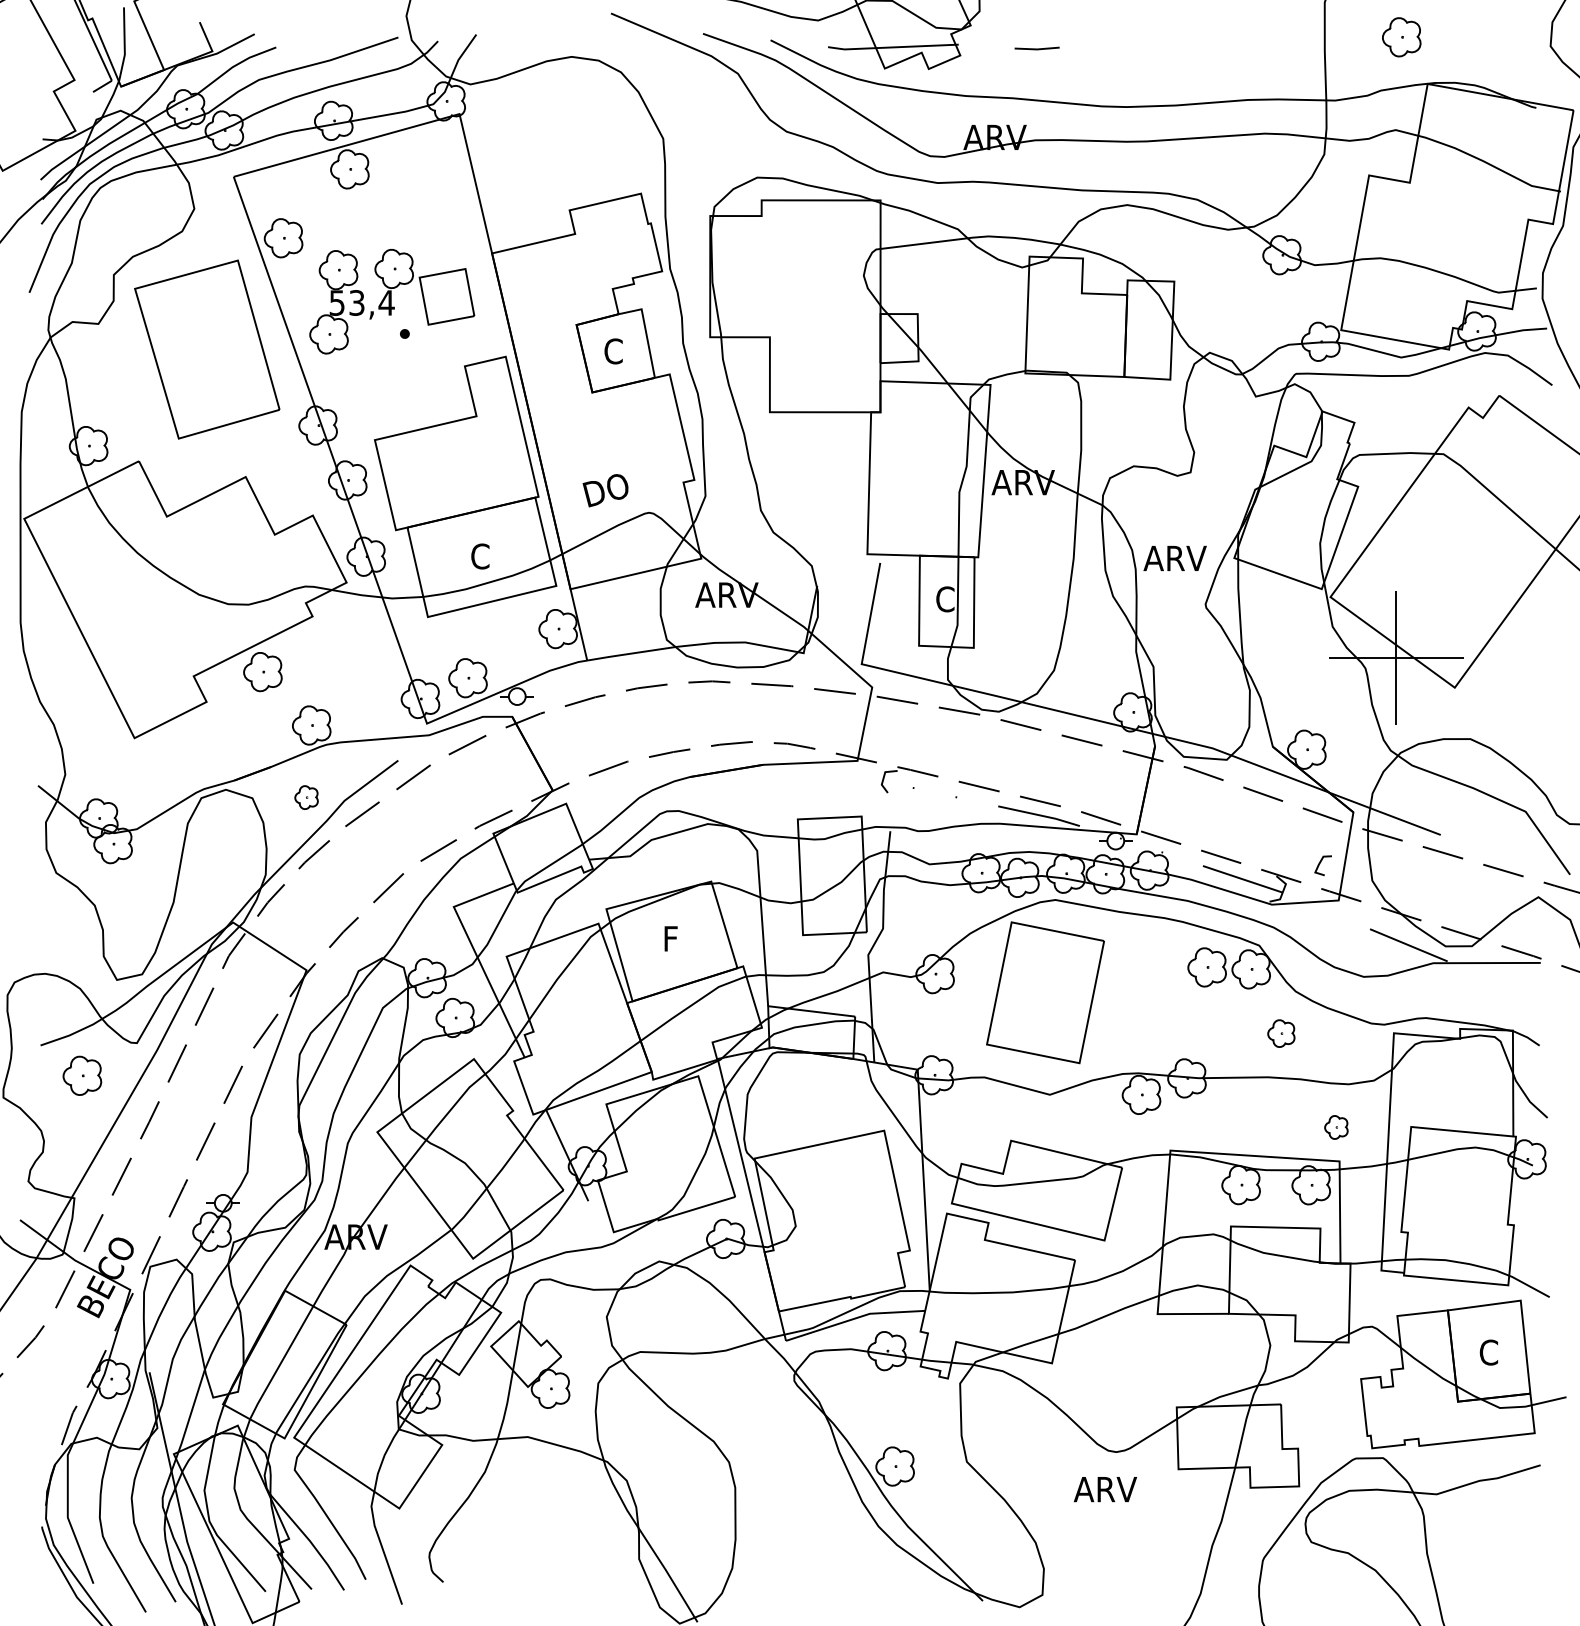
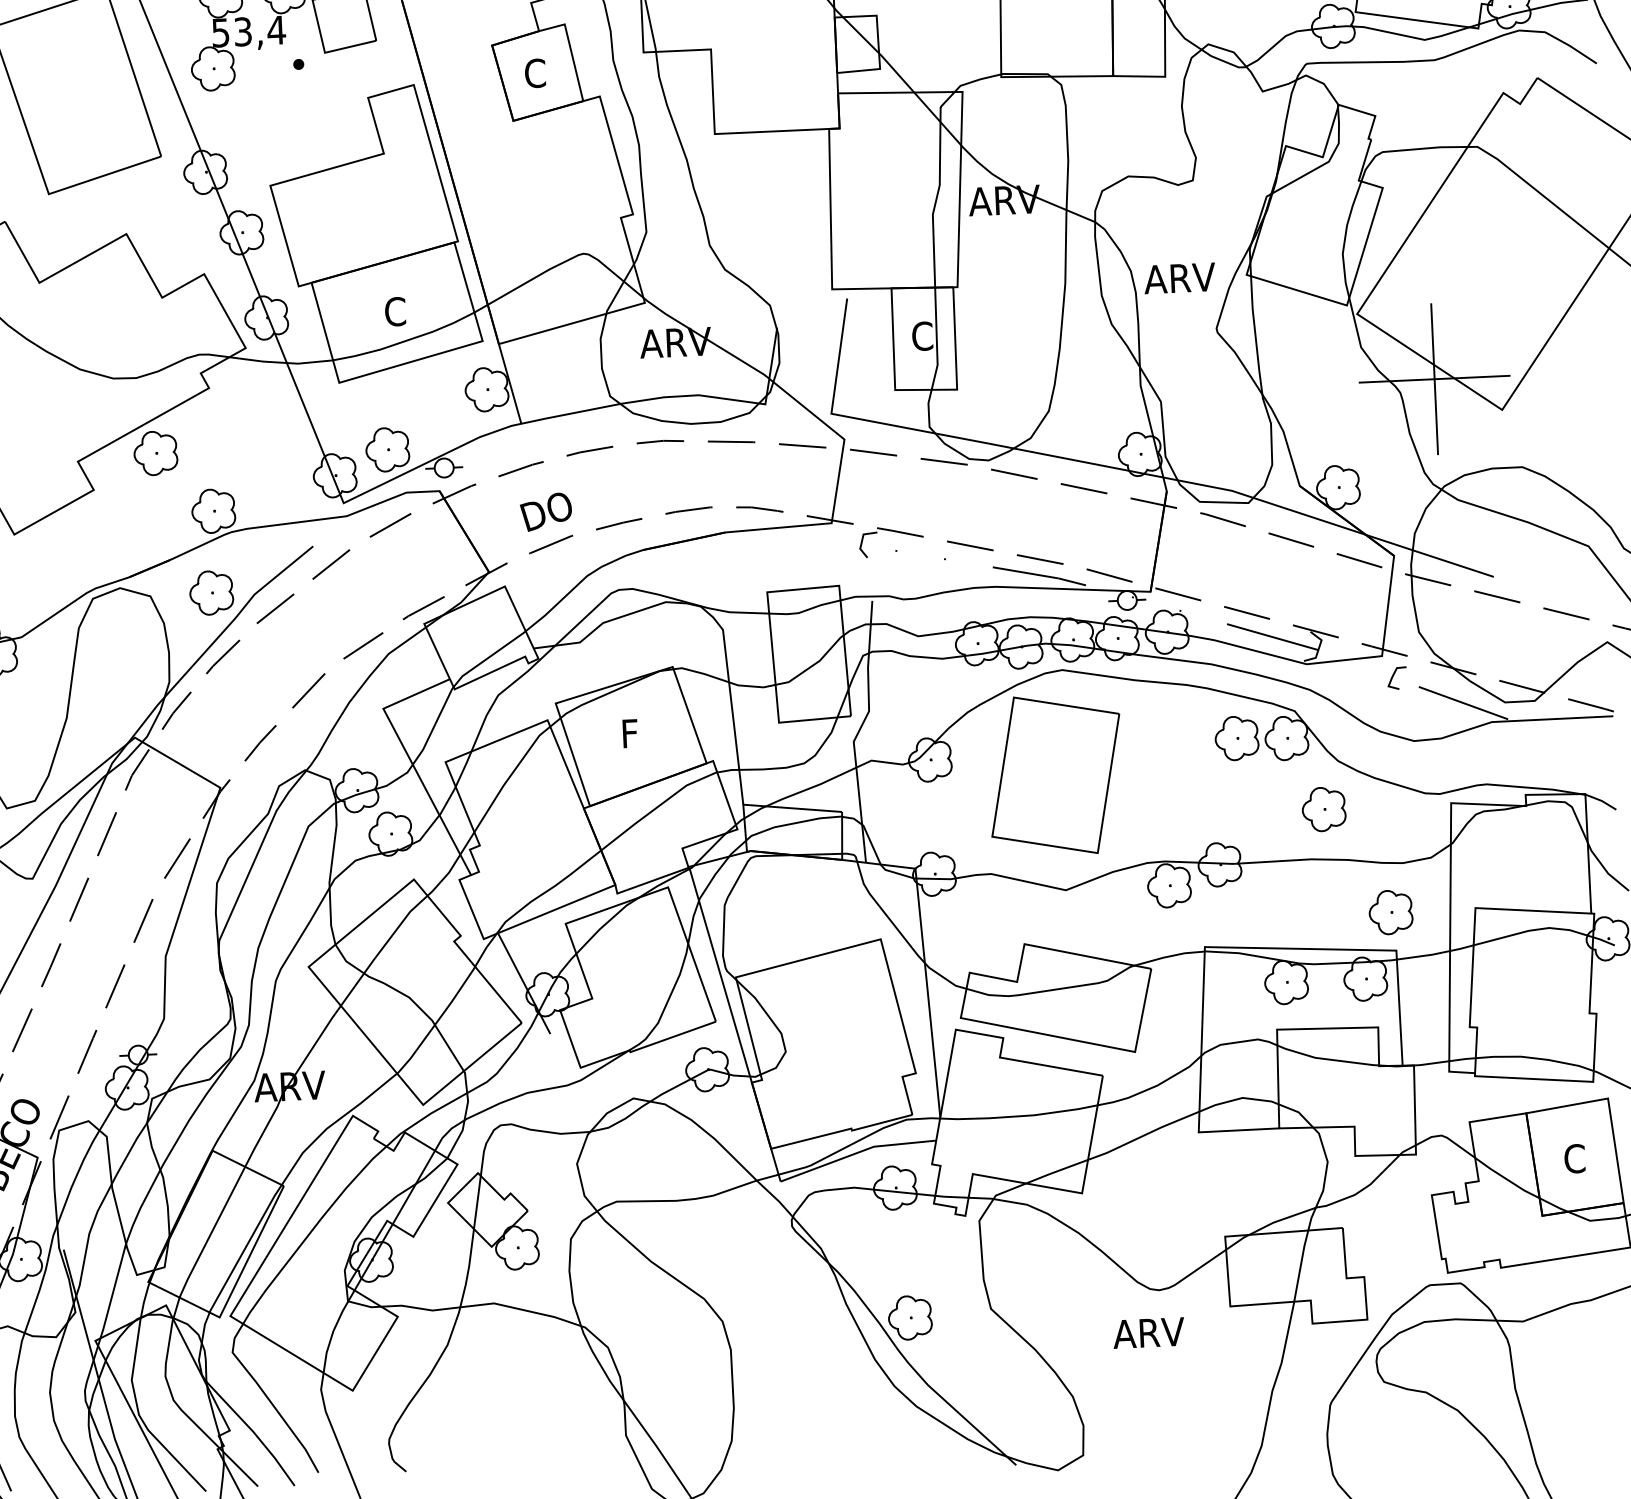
text: (605, 490) -> (546, 511), moved
part: (306, 797) -> (211, 592), size x1.67
line: (1320, 863) -> (1393, 675), moved
part: (1281, 1033) -> (1324, 809), size x1.43
part: (1336, 1127) -> (1391, 912), size x1.67

